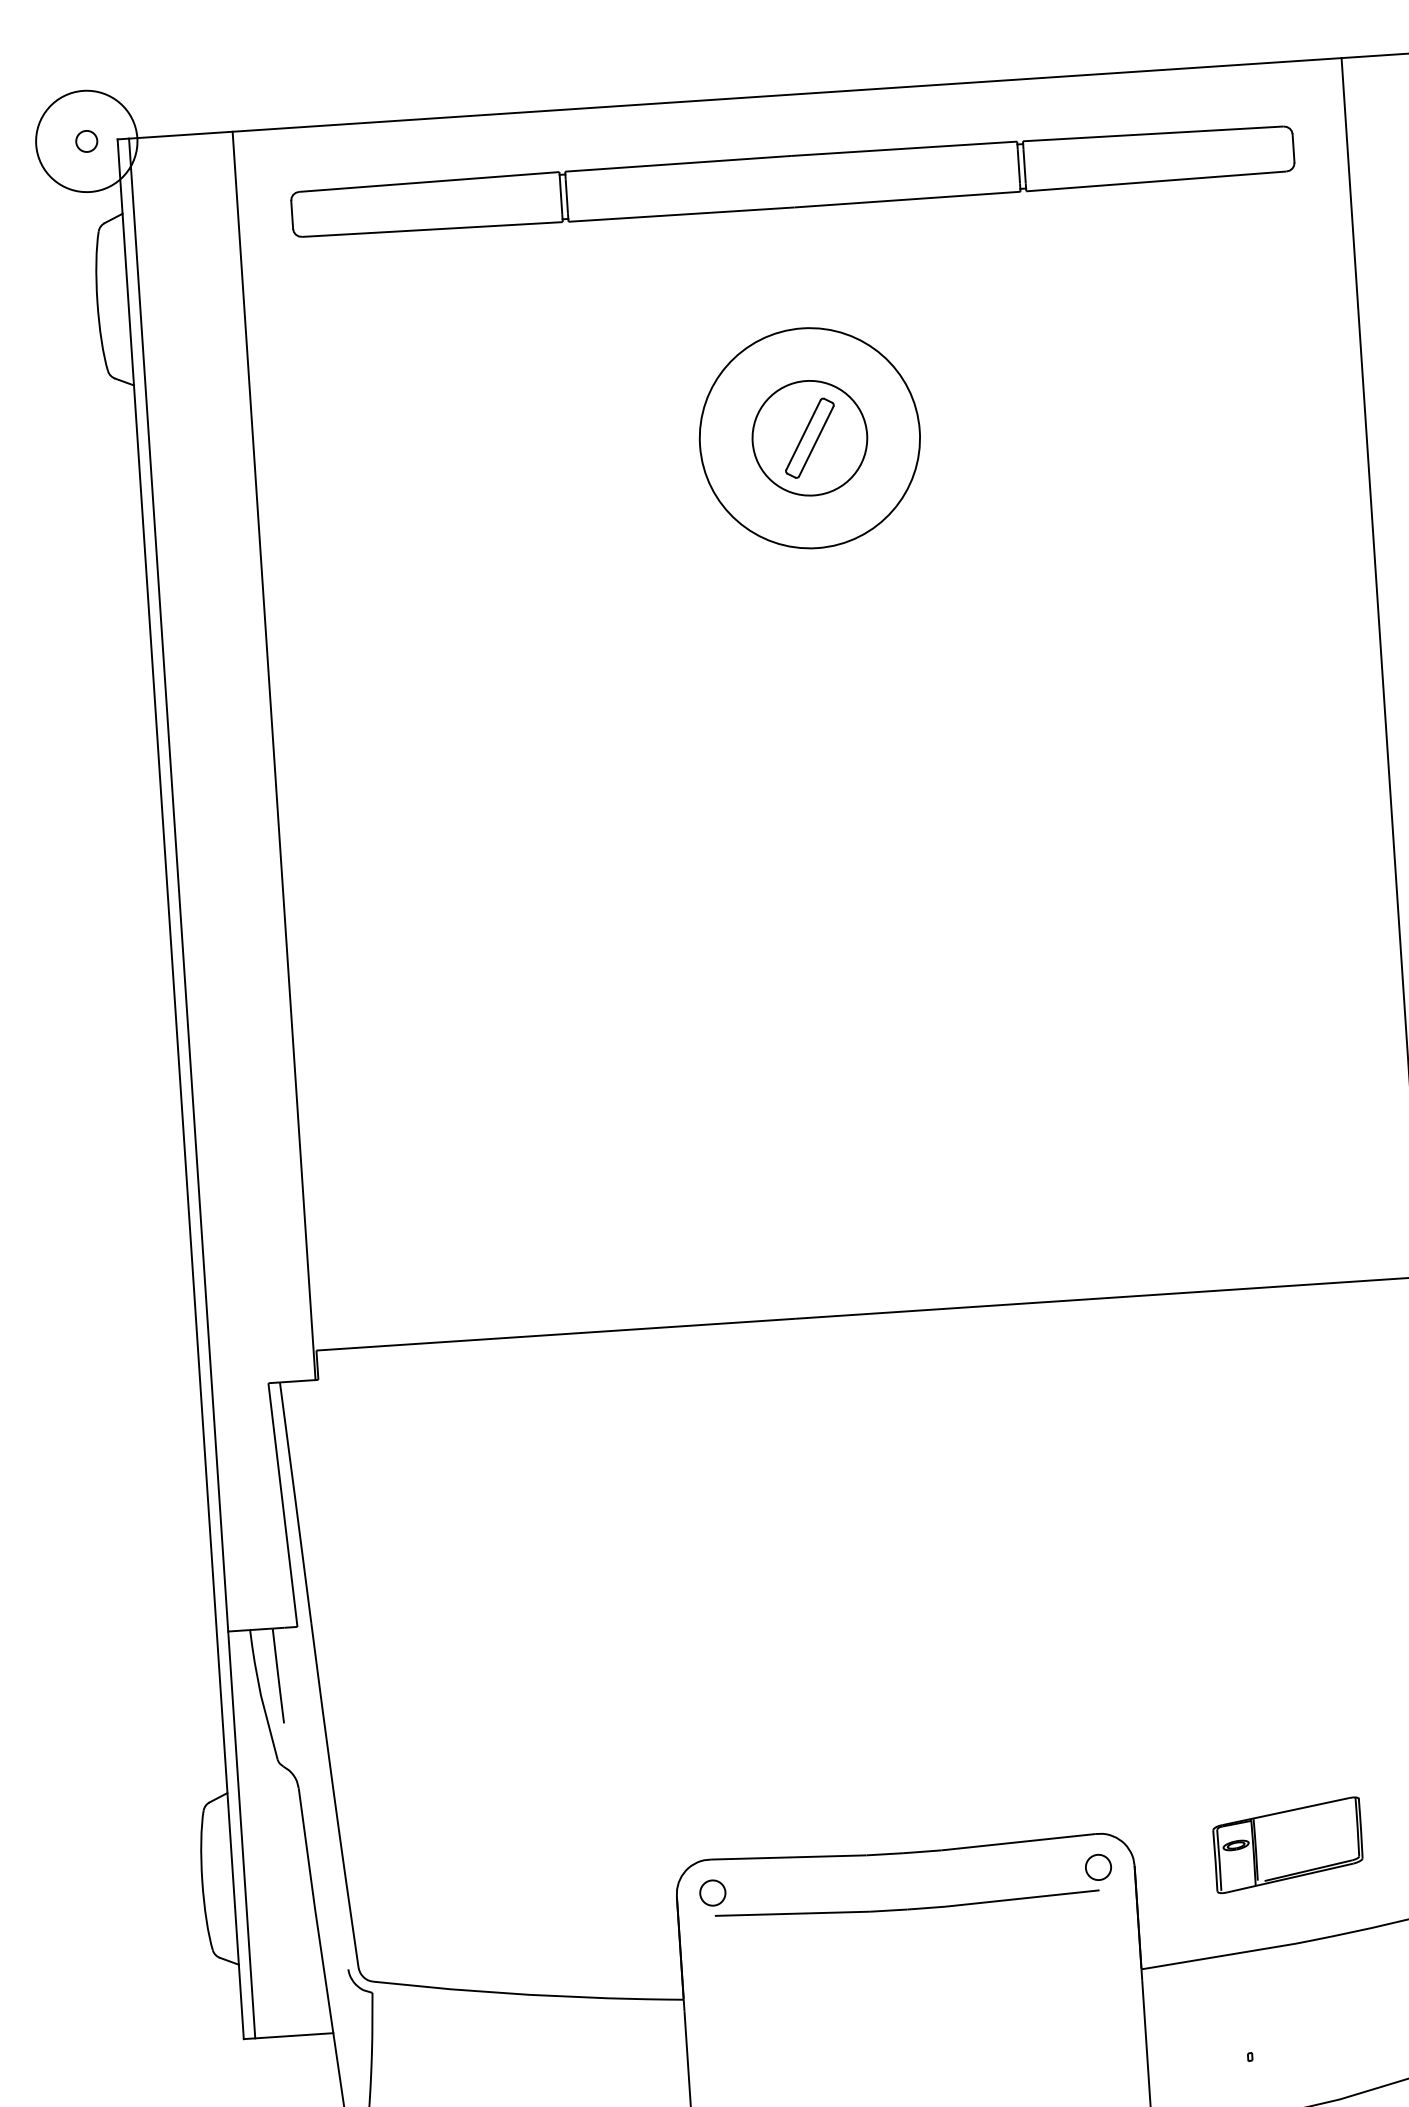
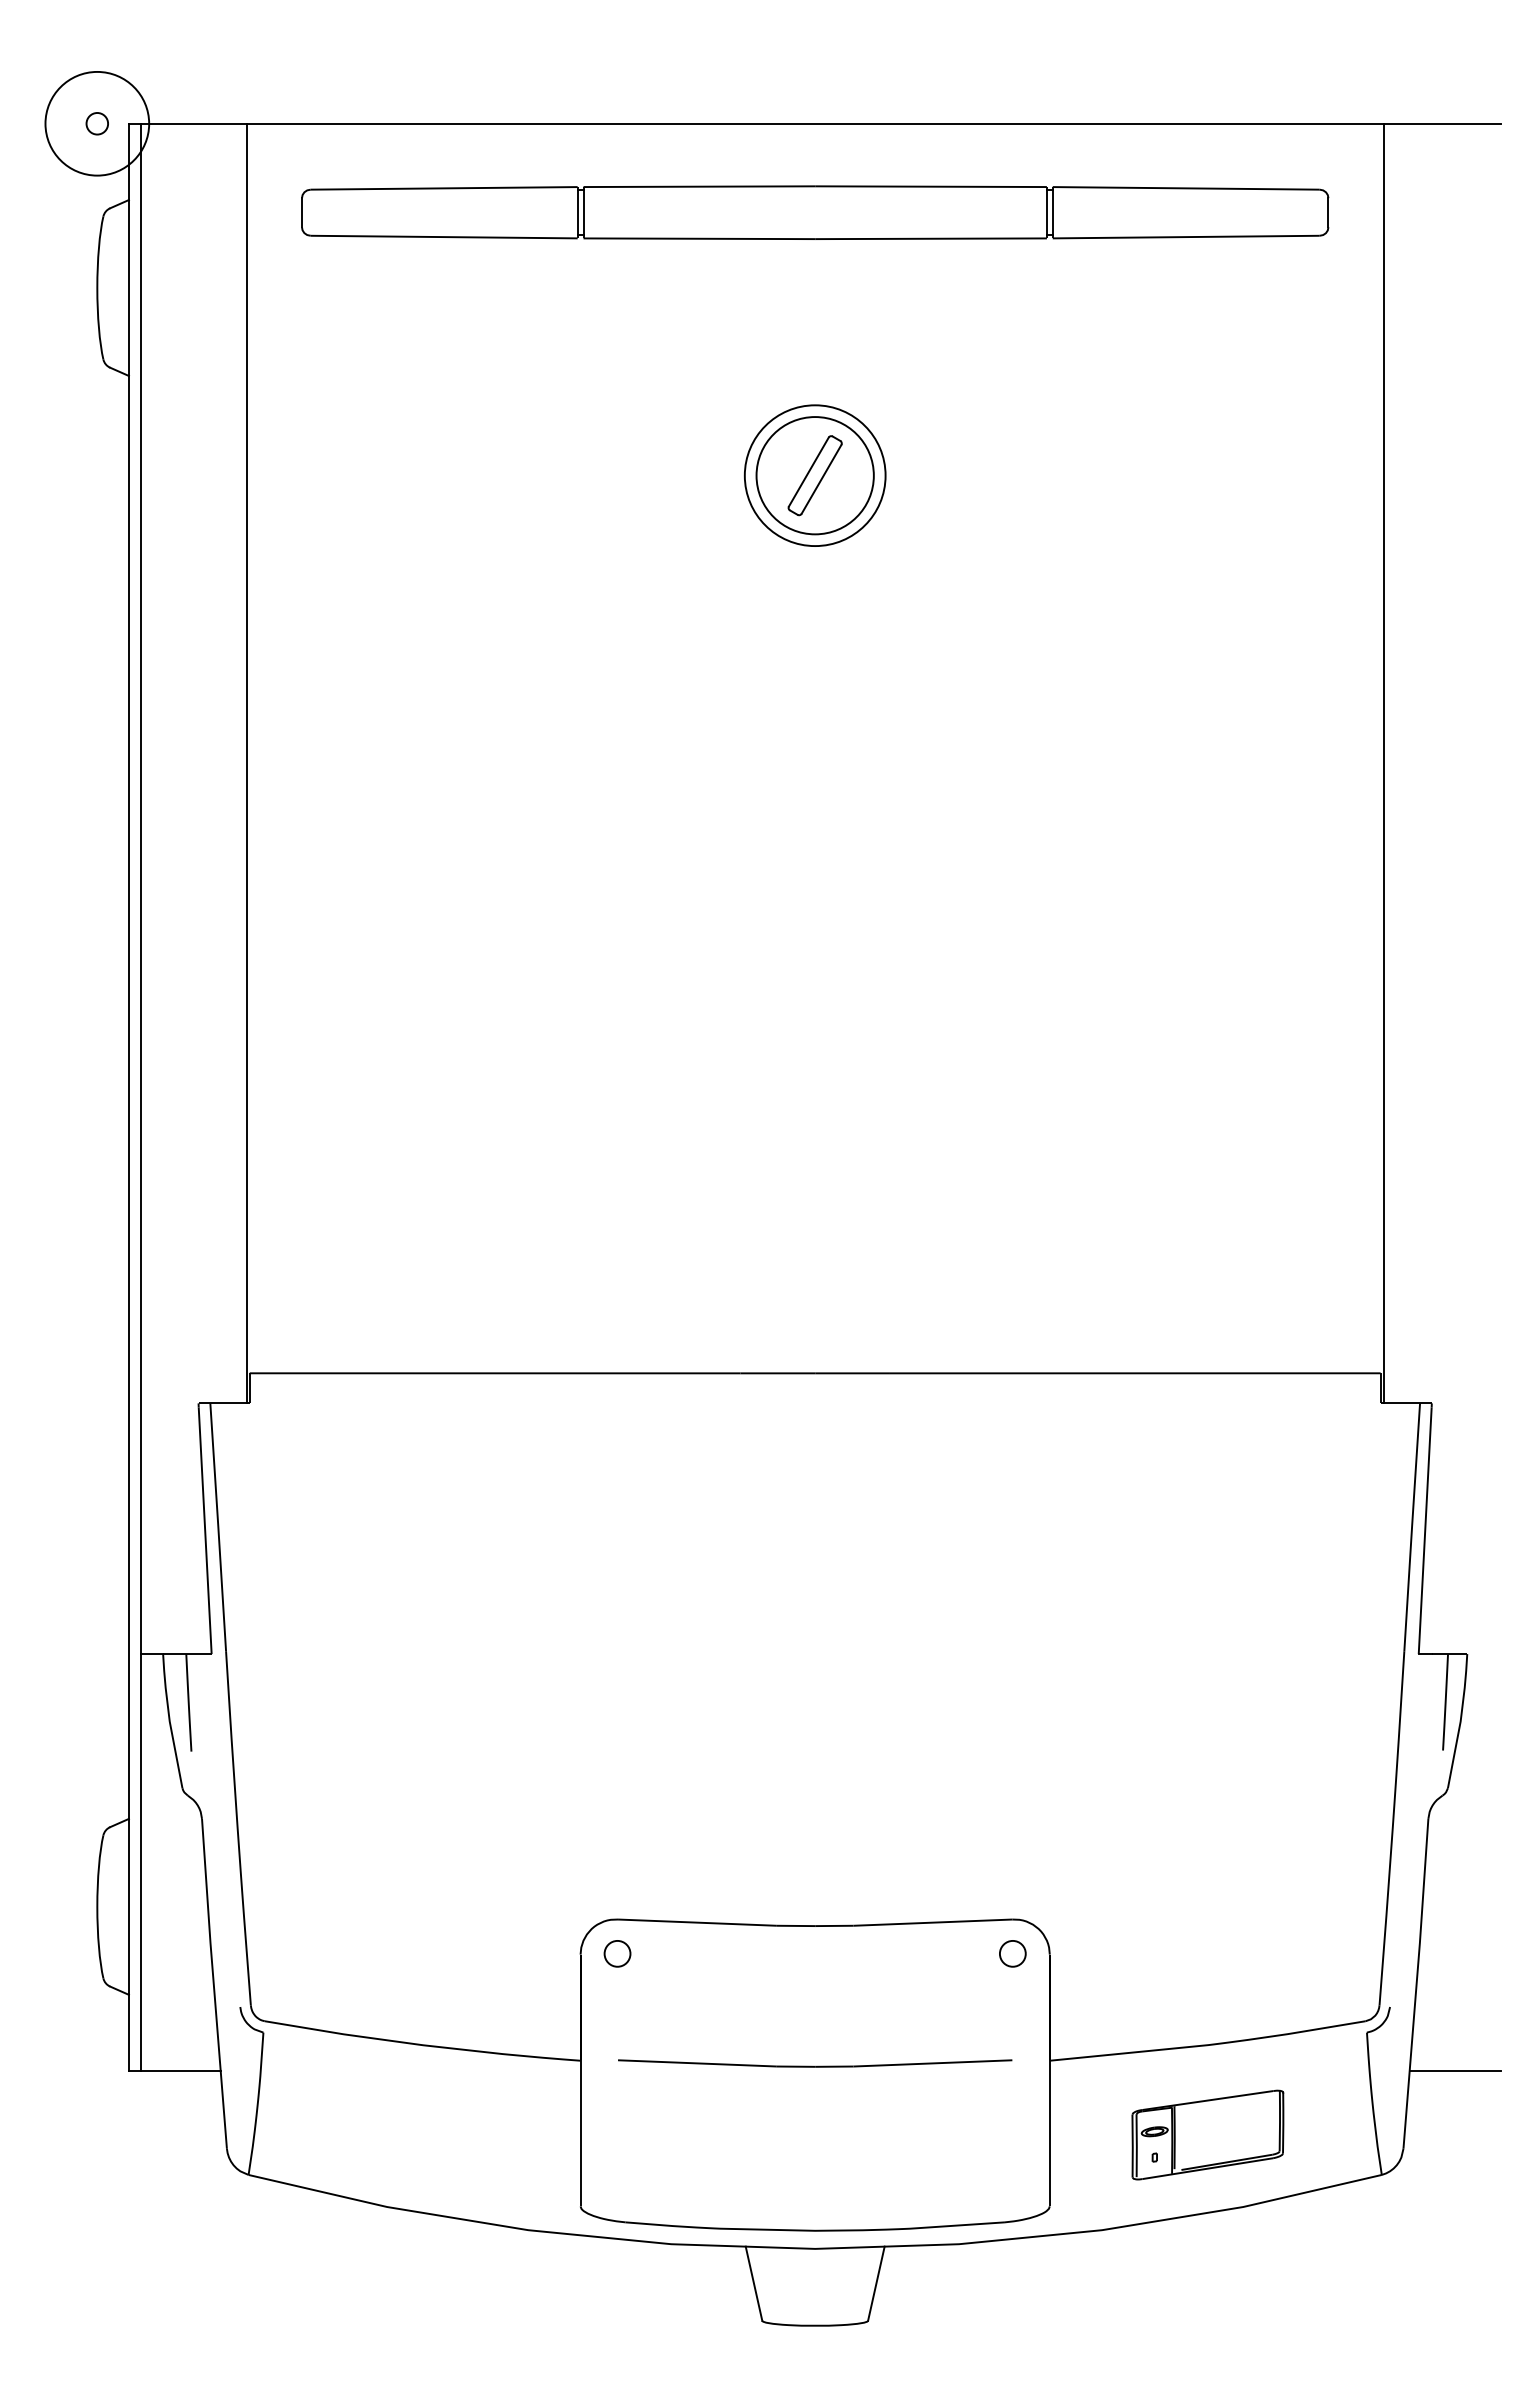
circle: (809, 438) -> (814, 475), size x0.62
part: (1287, 1844) -> (1207, 2134), moved
part: (907, 1906) -> (815, 2063), moved

